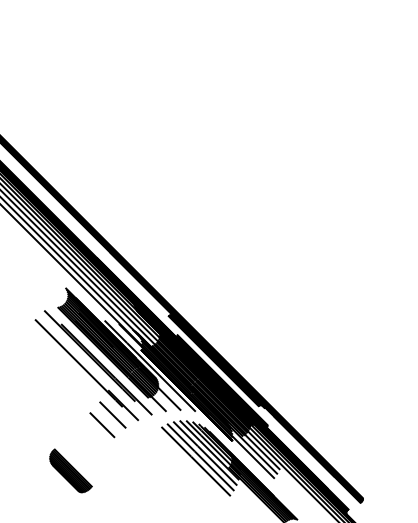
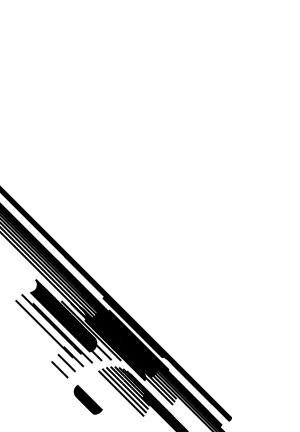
part: (69, 470) -> (87, 399), moved

